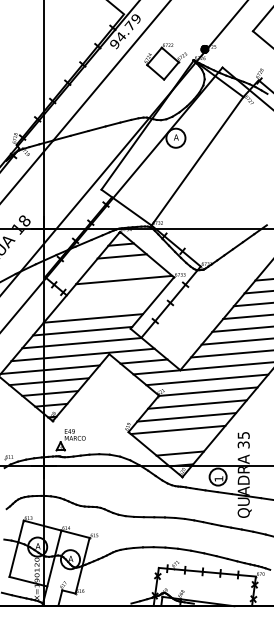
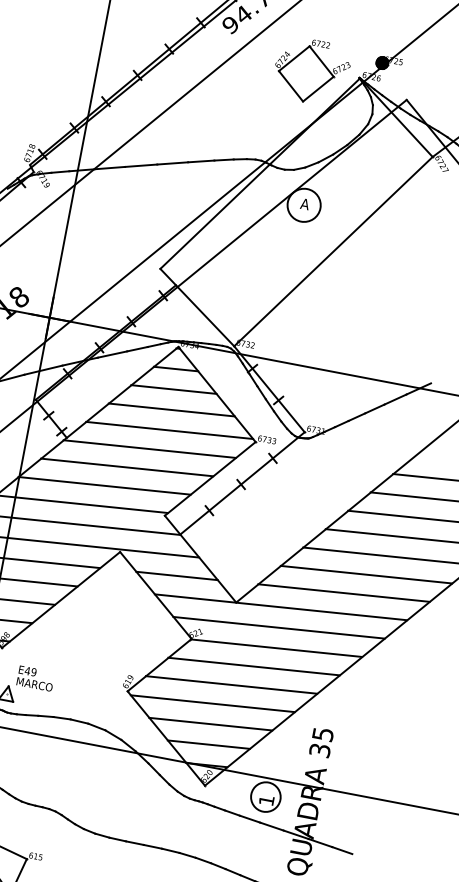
line: (122, 268) -> (170, 410), added
line: (114, 292) -> (149, 448), added
line: (103, 305) -> (126, 467), added
line: (178, 441) -> (209, 723), added

